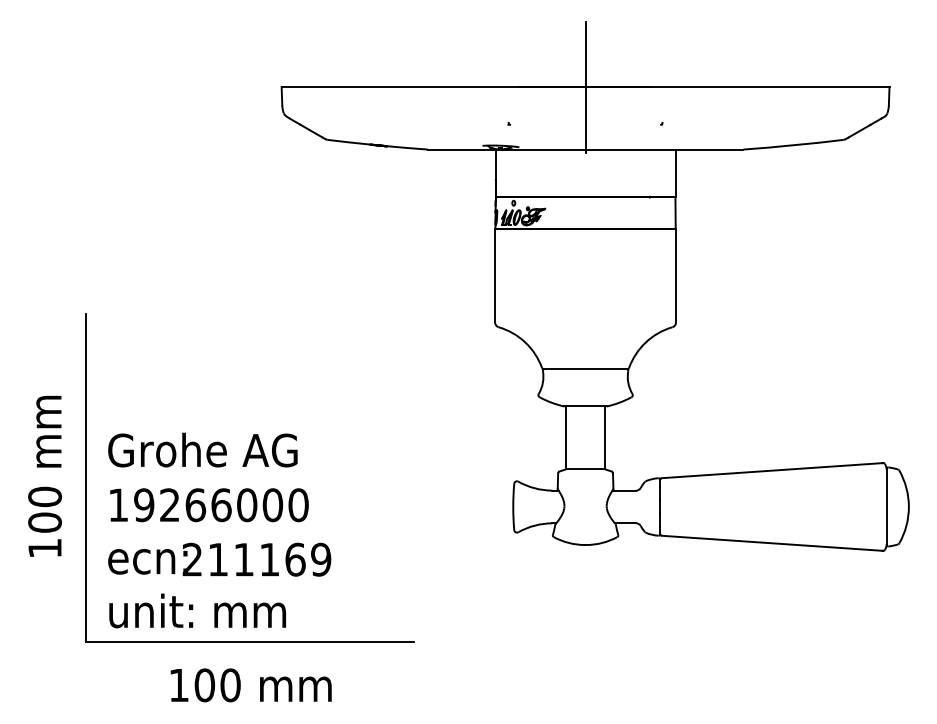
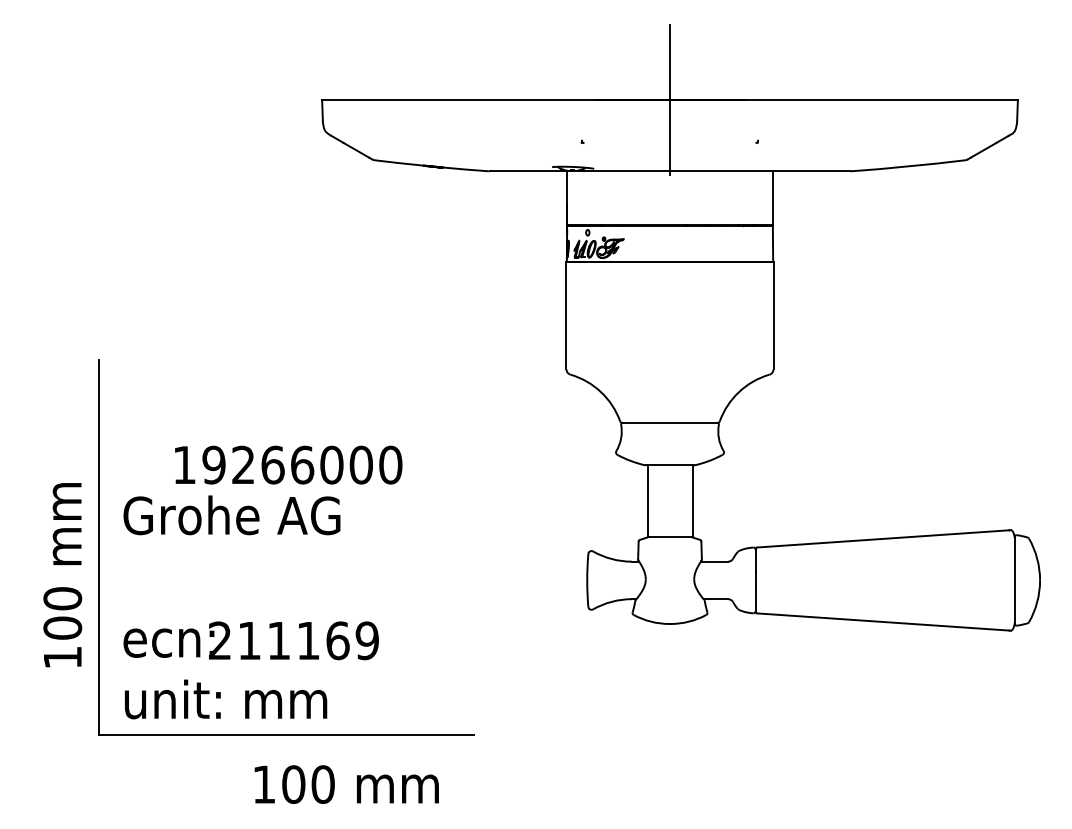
text: (44, 475) -> (62, 574), moved
text: (209, 505) -> (288, 465), moved
text: (250, 685) -> (345, 784), moved

